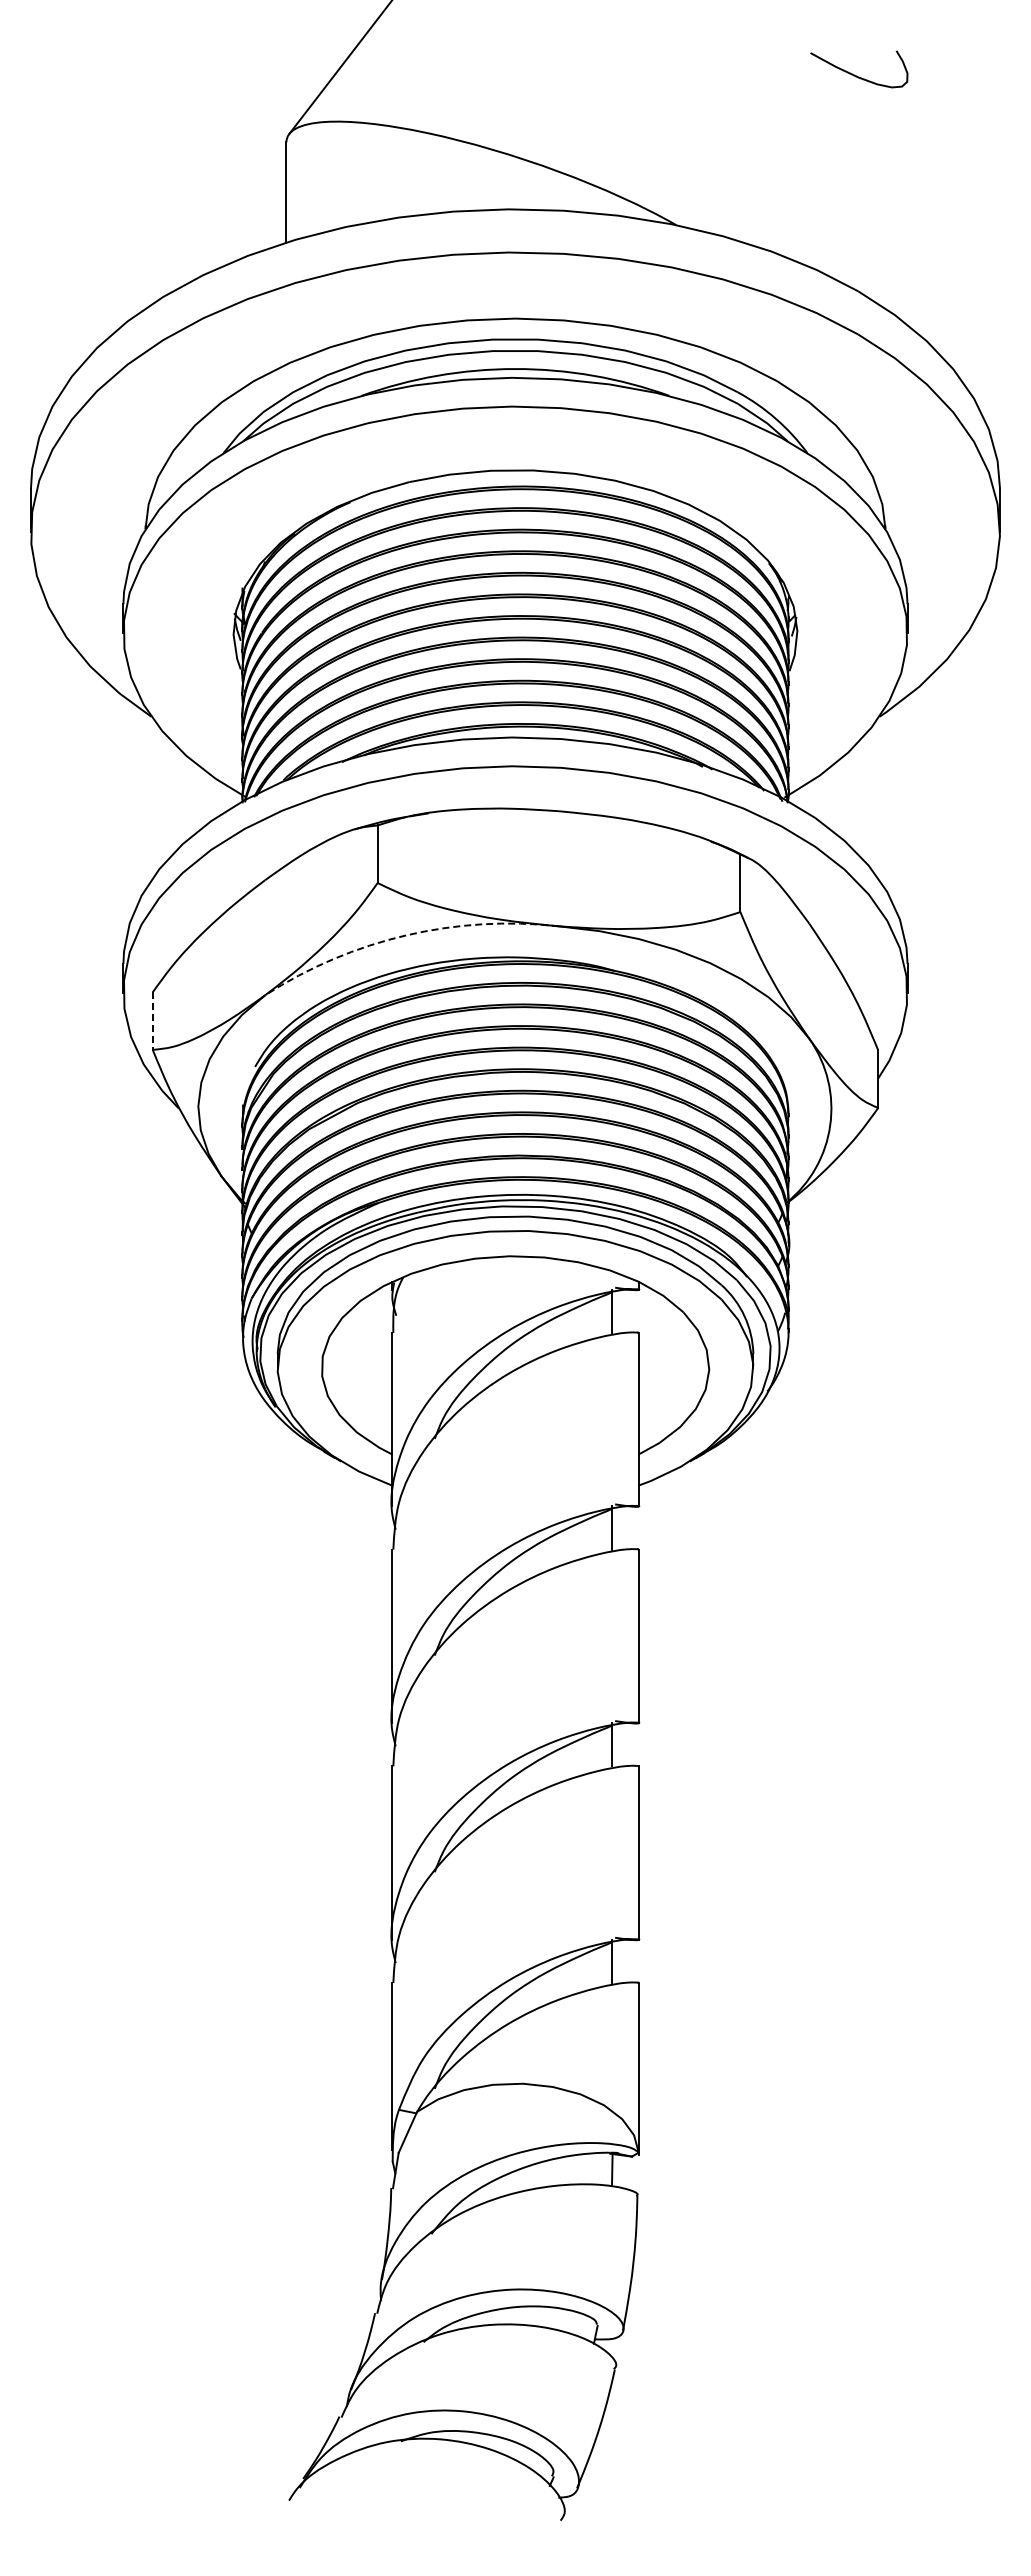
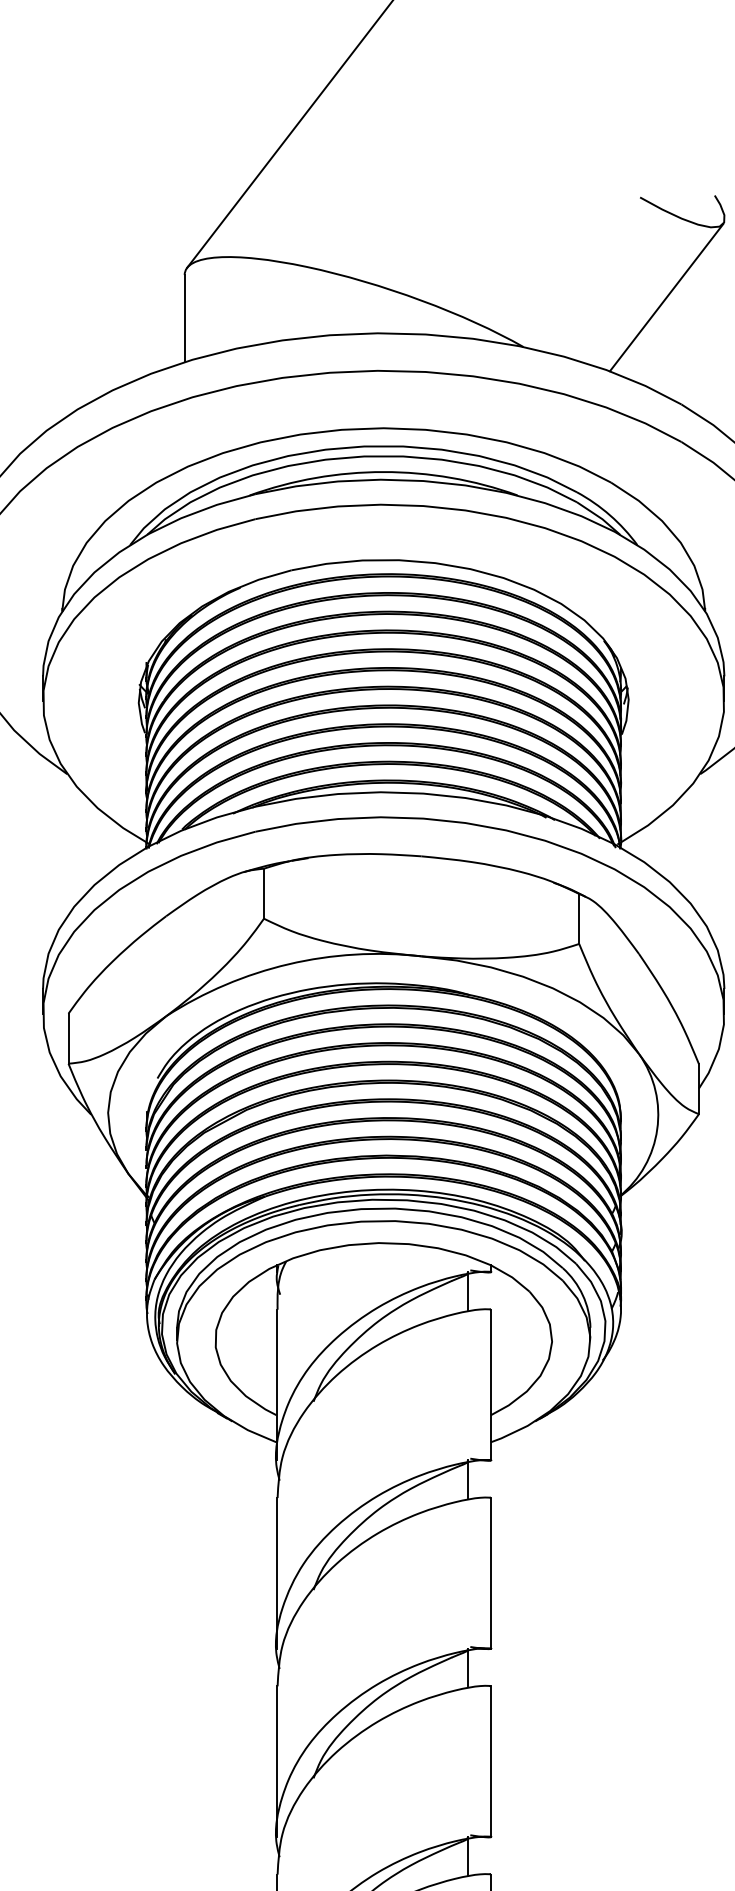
line: (840, 168) -> (666, 297), added
arc: (406, 935) -> (289, 964), dashed -> solid
line: (152, 1021) -> (68, 1039), dashed -> solid

